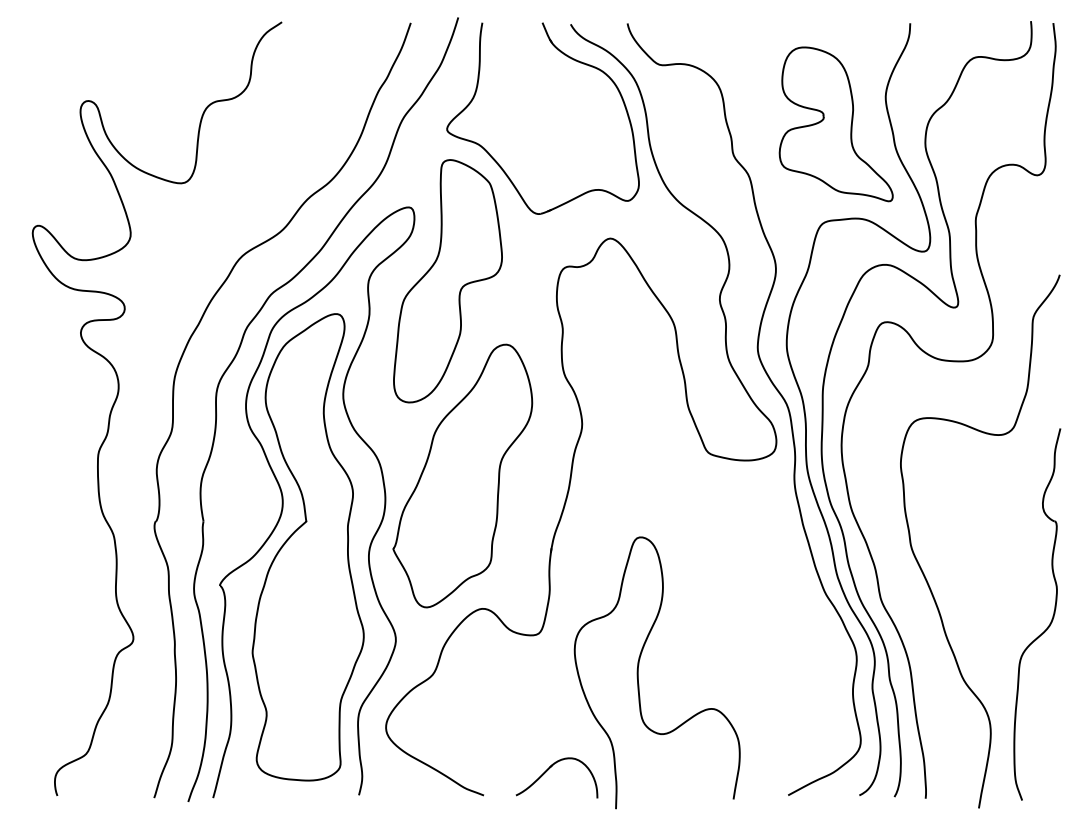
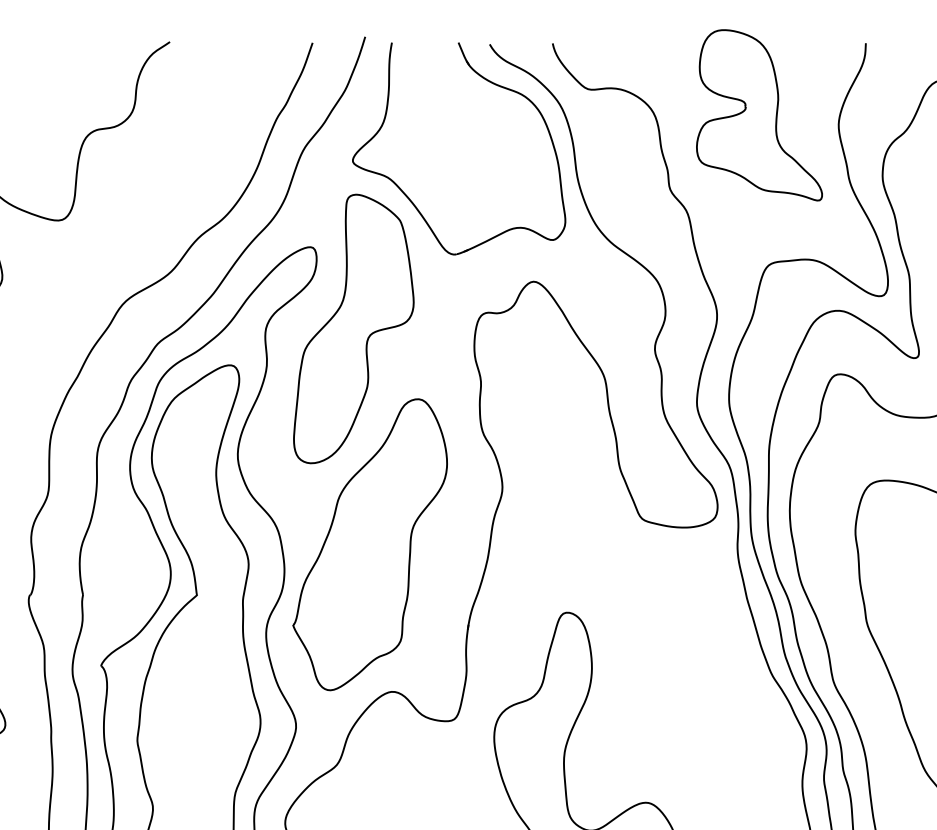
part: (835, 124) -> (758, 115), moved

